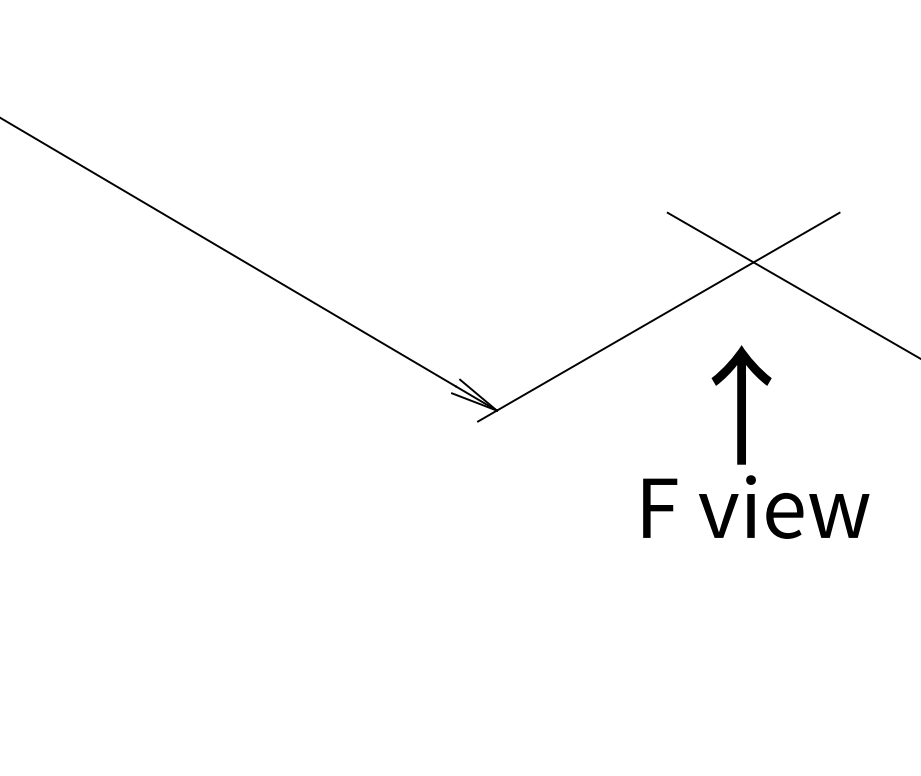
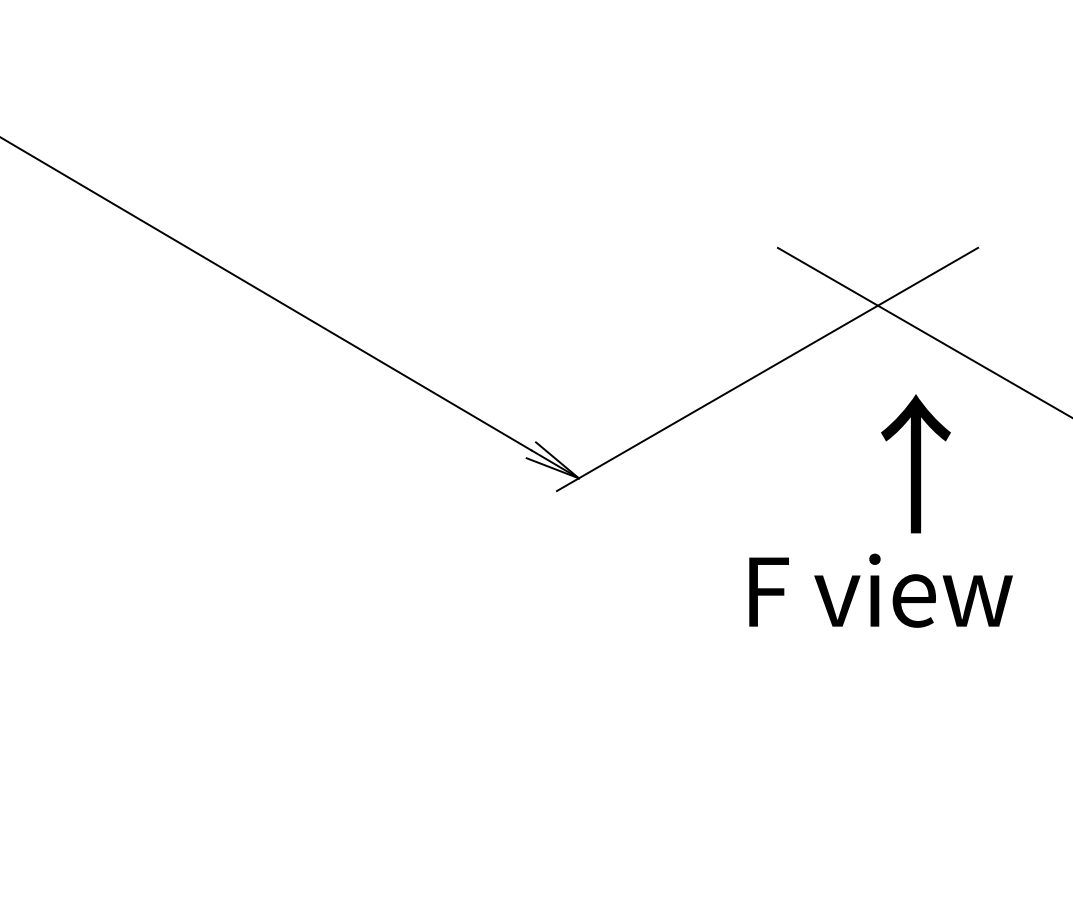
text: (741, 404) -> (915, 463), moved

